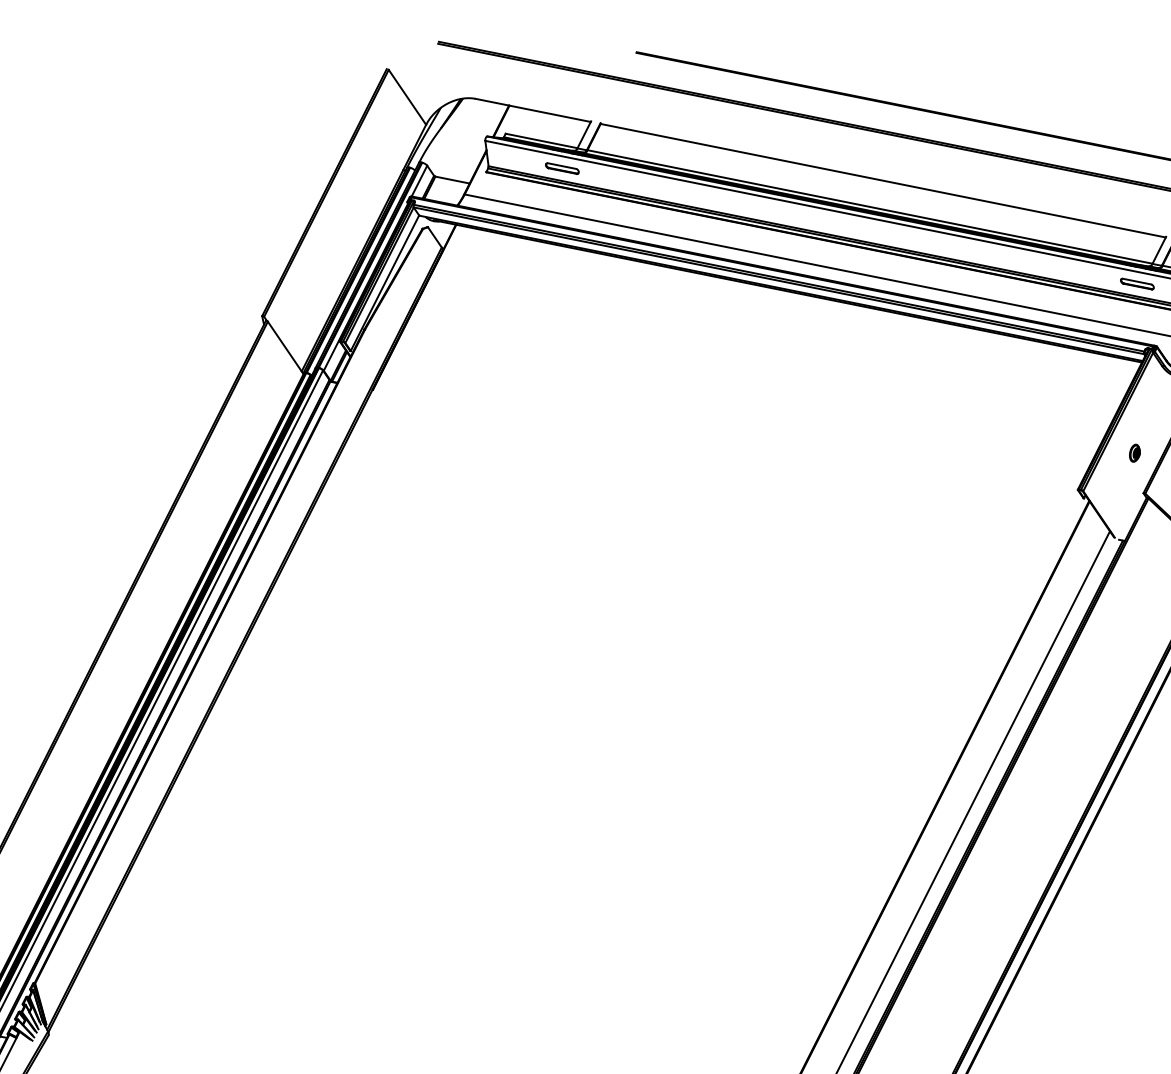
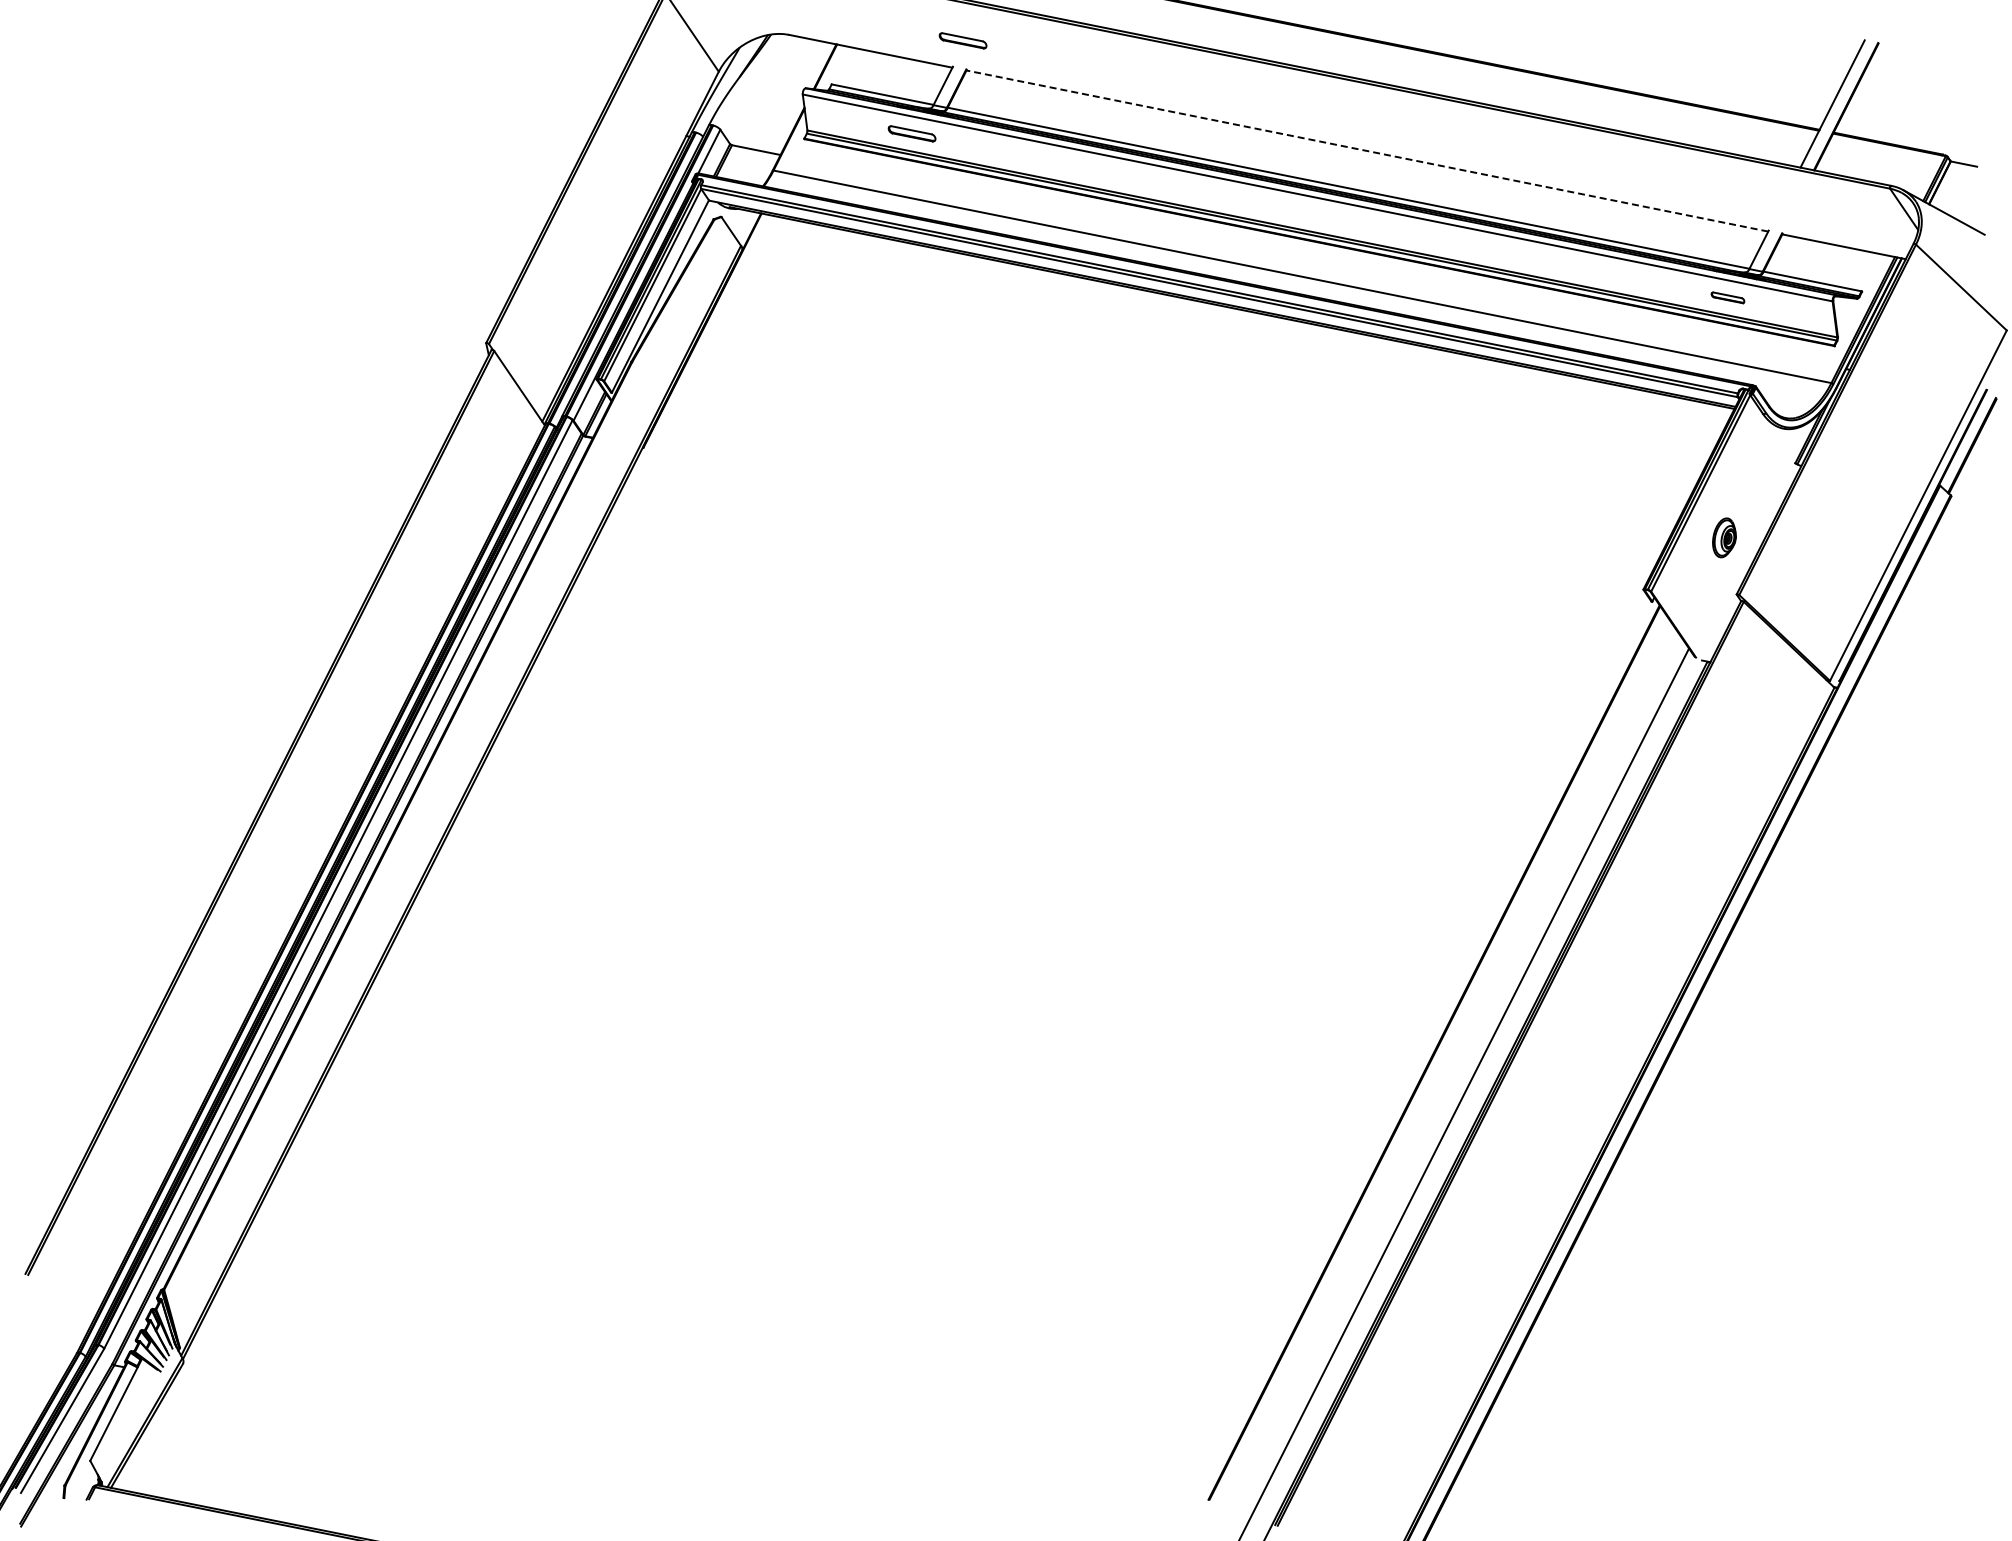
part: (597, 102) -> (962, 40), added
line: (883, 181) -> (1367, 151), solid -> dashed
part: (1137, 283) -> (1727, 297), size x0.7
part: (1134, 453) -> (1724, 537), size x1.6

